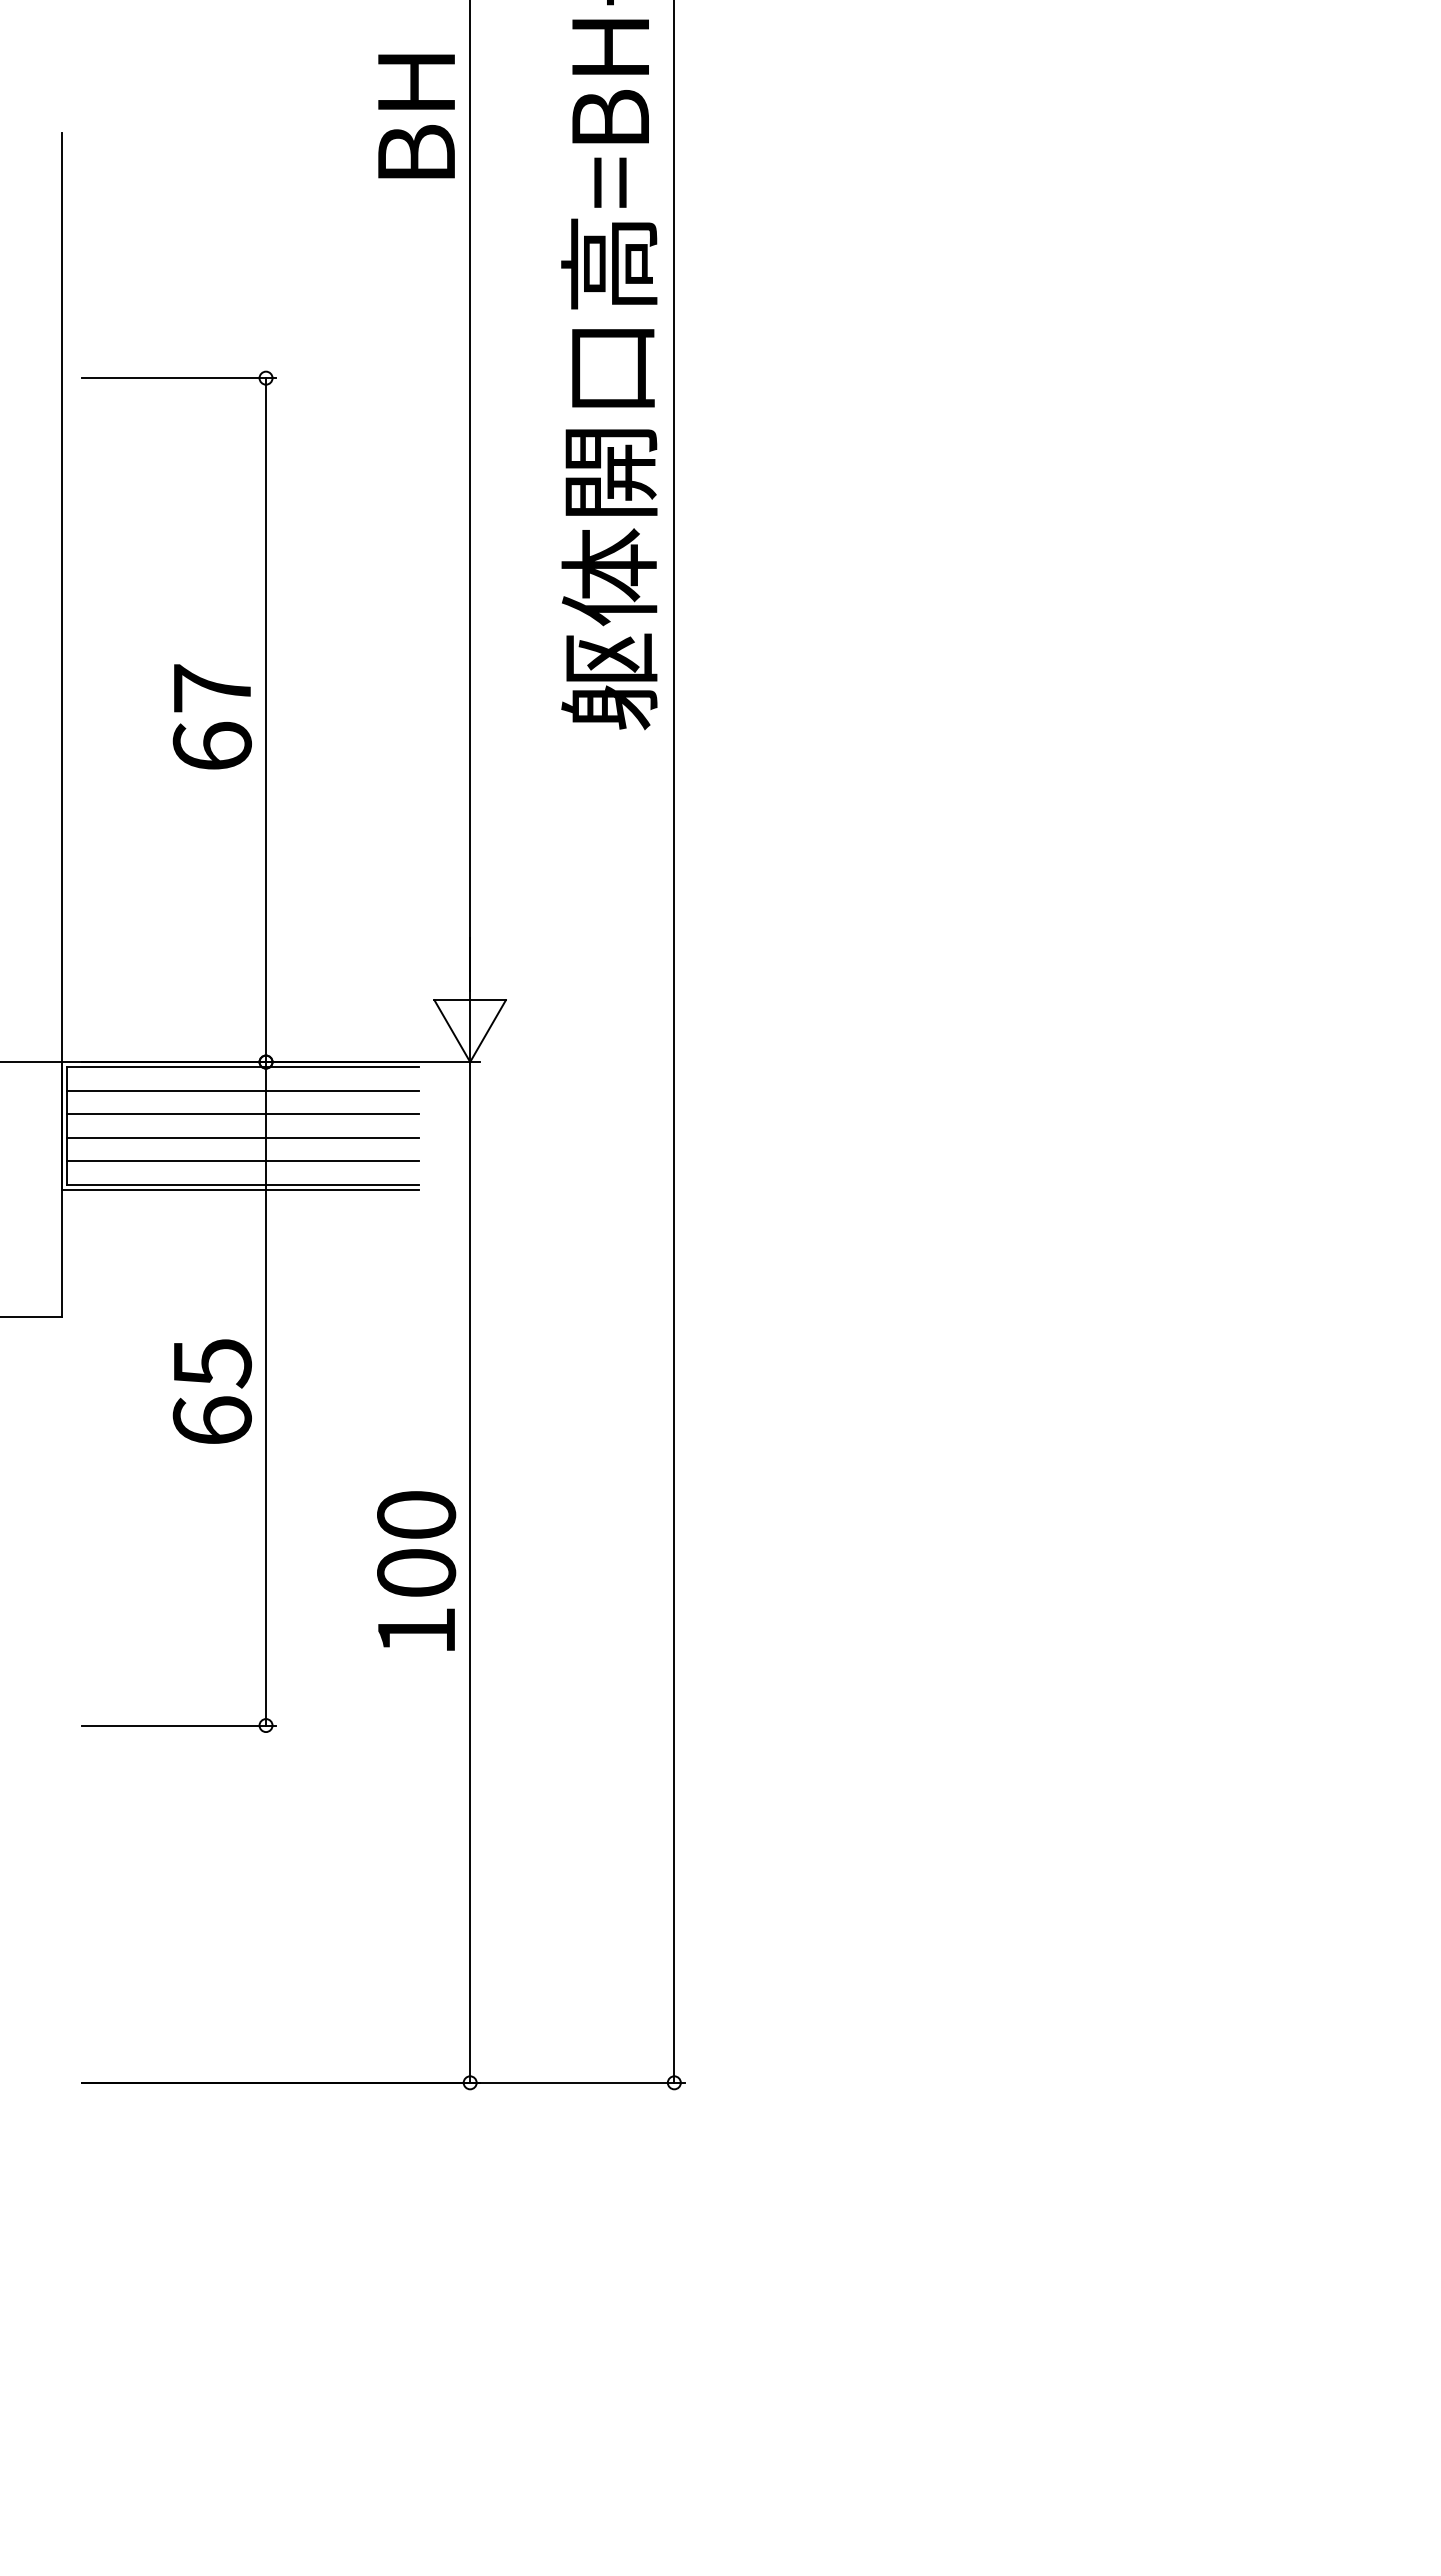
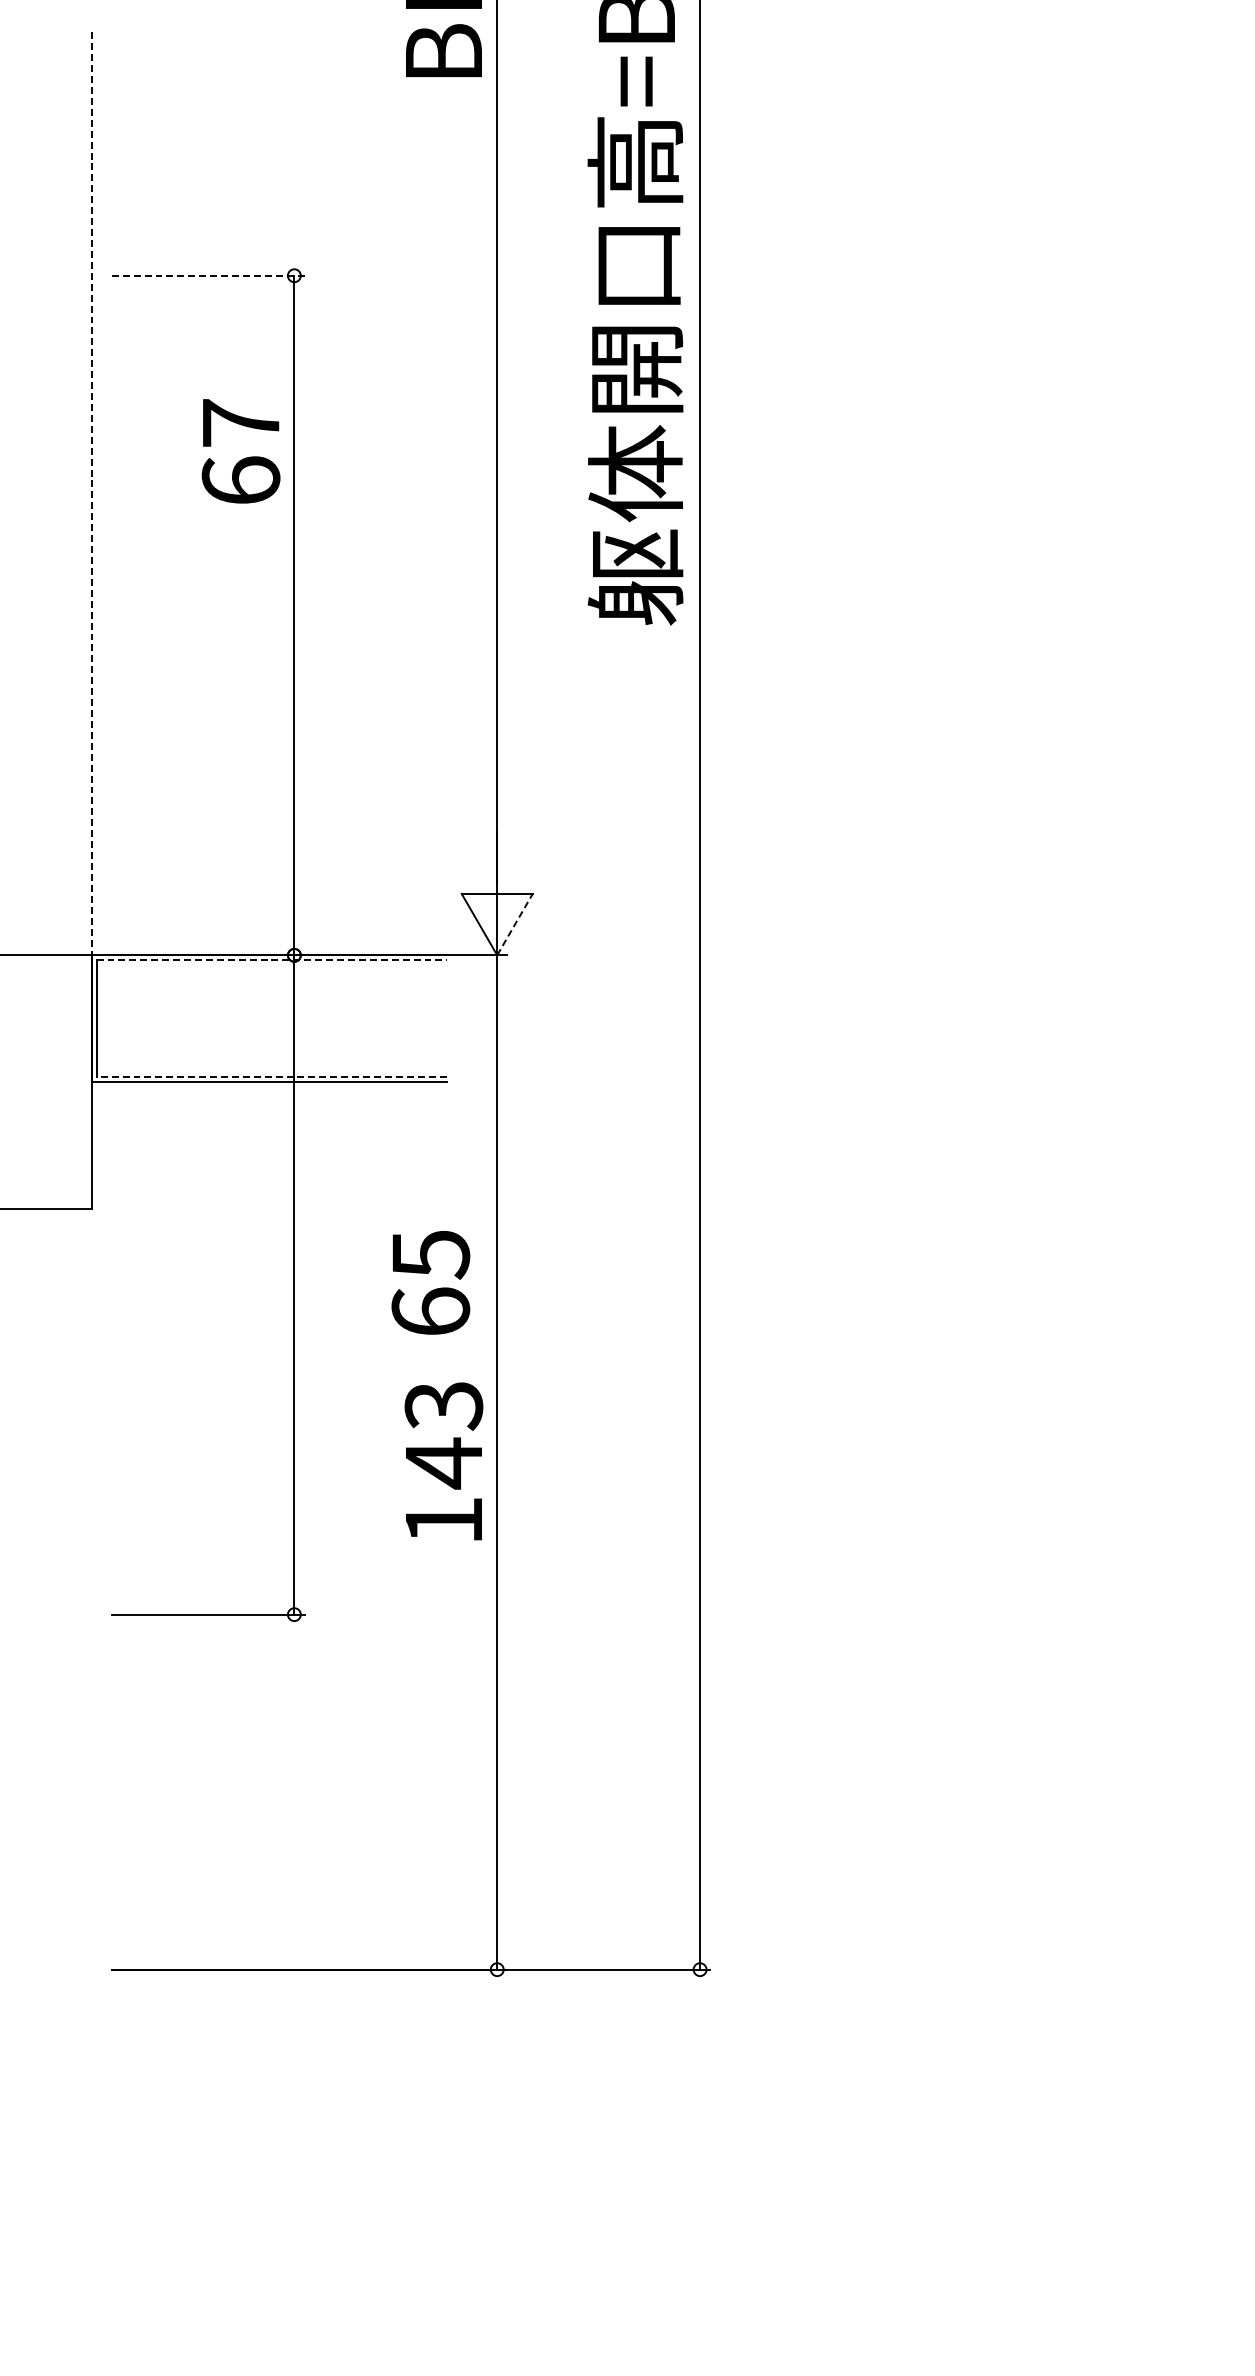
line: (179, 378) -> (208, 276), solid -> dashed
line: (61, 598) -> (91, 494), solid -> dashed
text: (211, 716) -> (240, 450), moved
line: (488, 1031) -> (515, 924), solid -> dashed
line: (243, 1067) -> (271, 960), solid -> dashed
line: (243, 1090) -> (271, 983), removed
line: (243, 1114) -> (271, 1007), removed
line: (243, 1137) -> (271, 1030), removed
line: (243, 1161) -> (271, 1054), removed
line: (242, 1184) -> (270, 1077), solid -> dashed
text: (211, 1391) -> (429, 1282), moved
text: (416, 1545) -> (443, 1435), 100 -> 143

